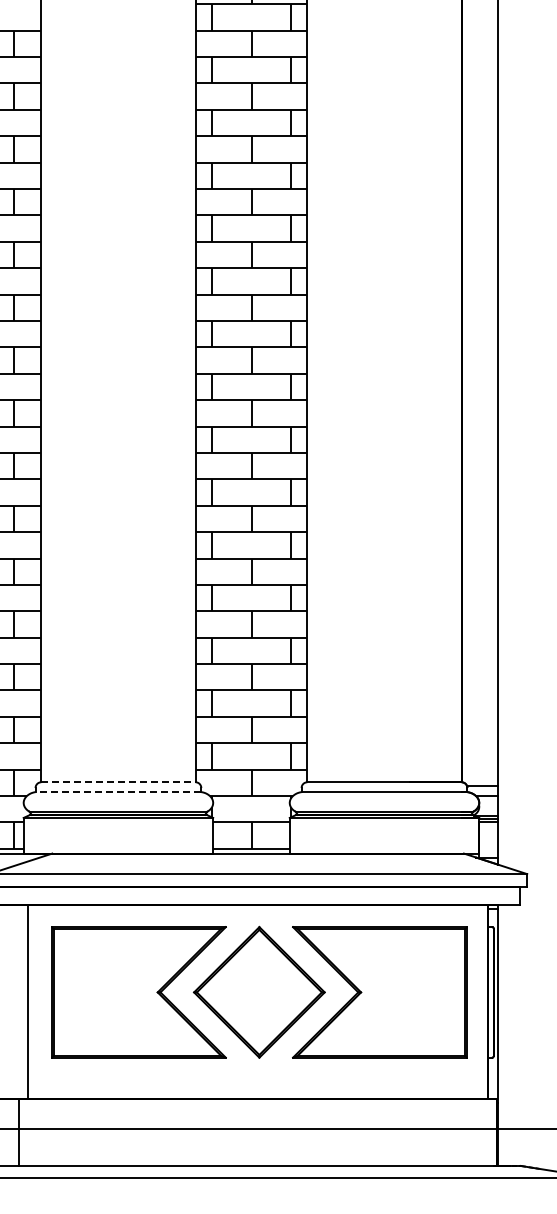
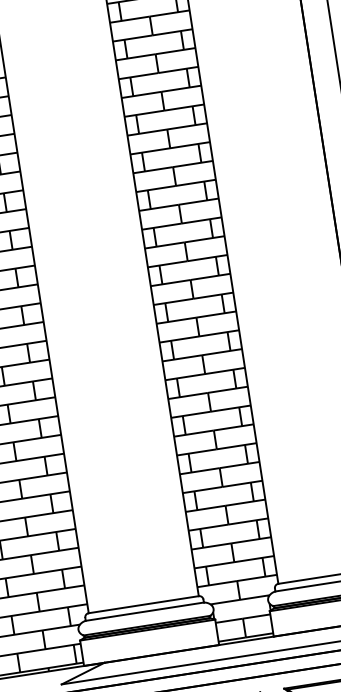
line: (118, 782) -> (143, 604), dashed -> solid
line: (118, 792) -> (144, 611), dashed -> solid

